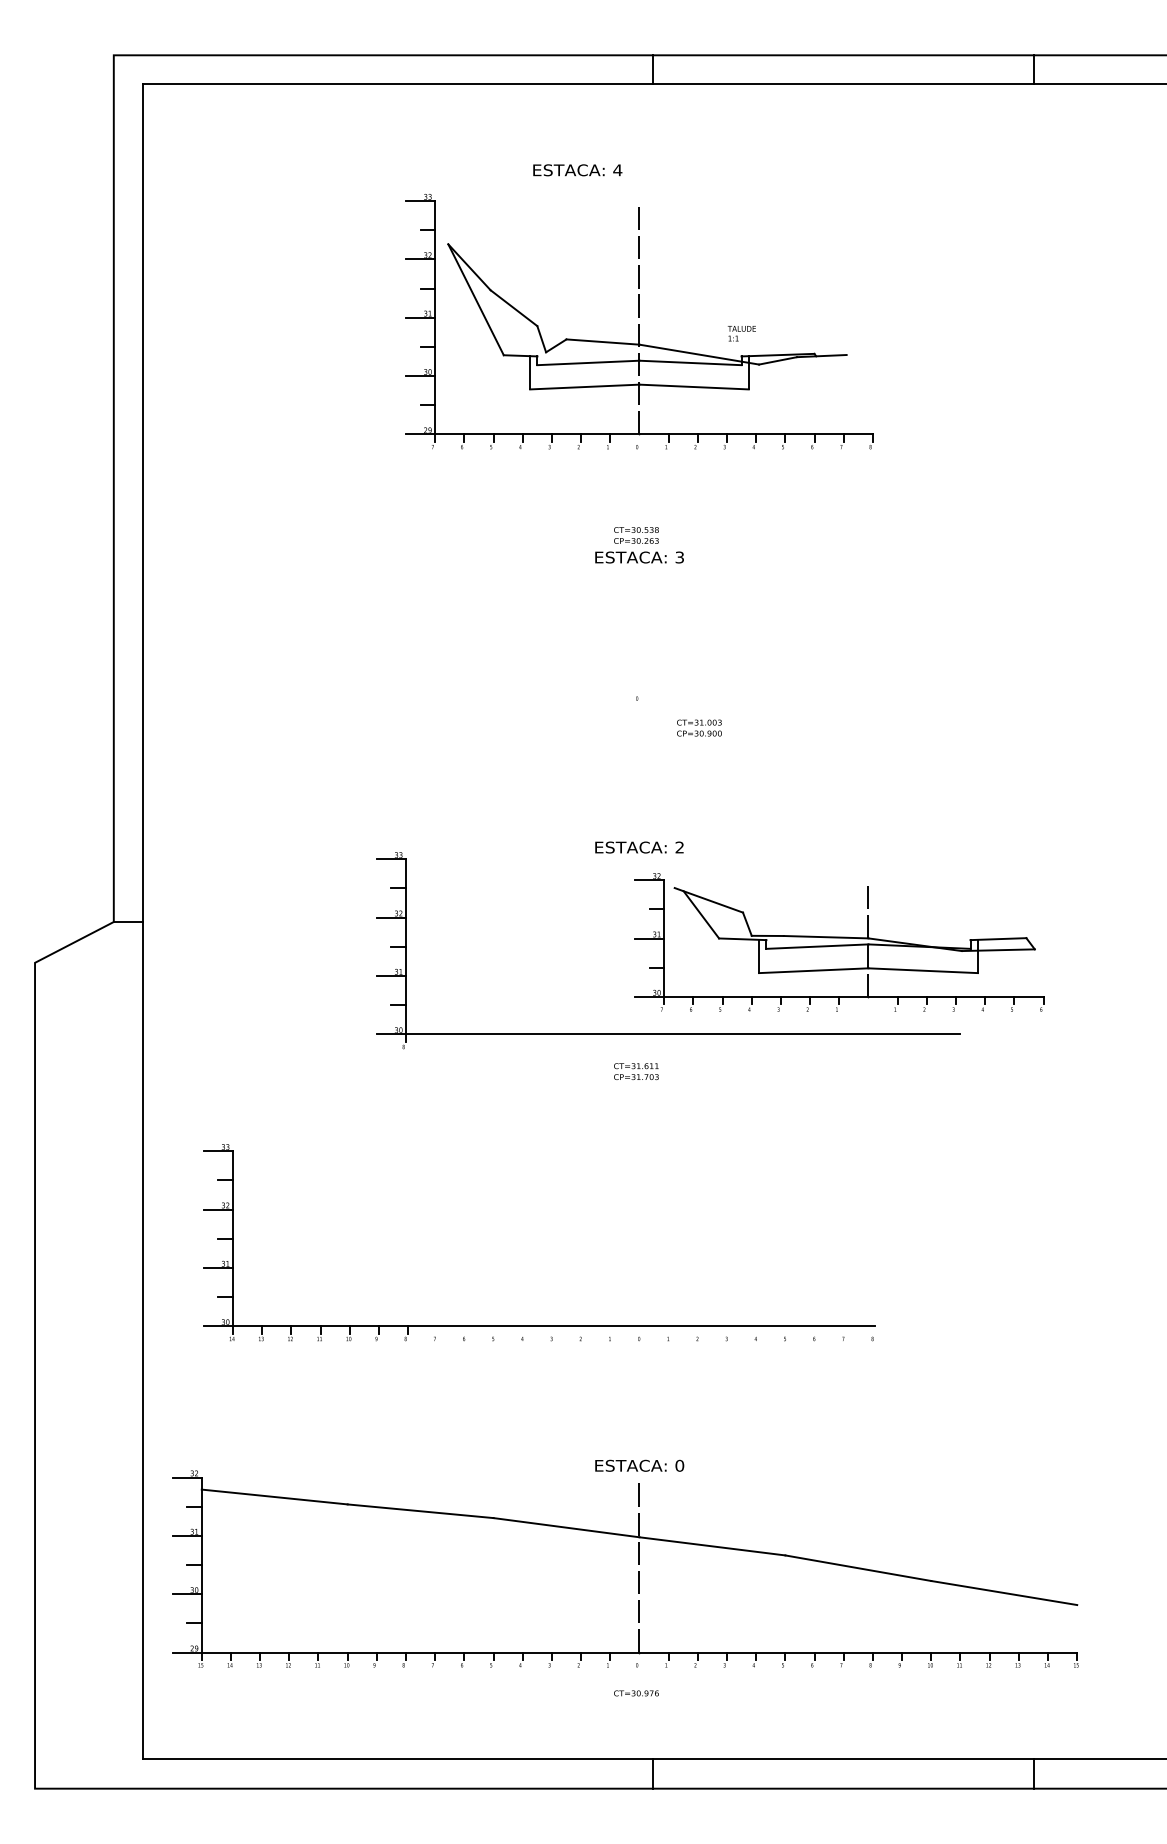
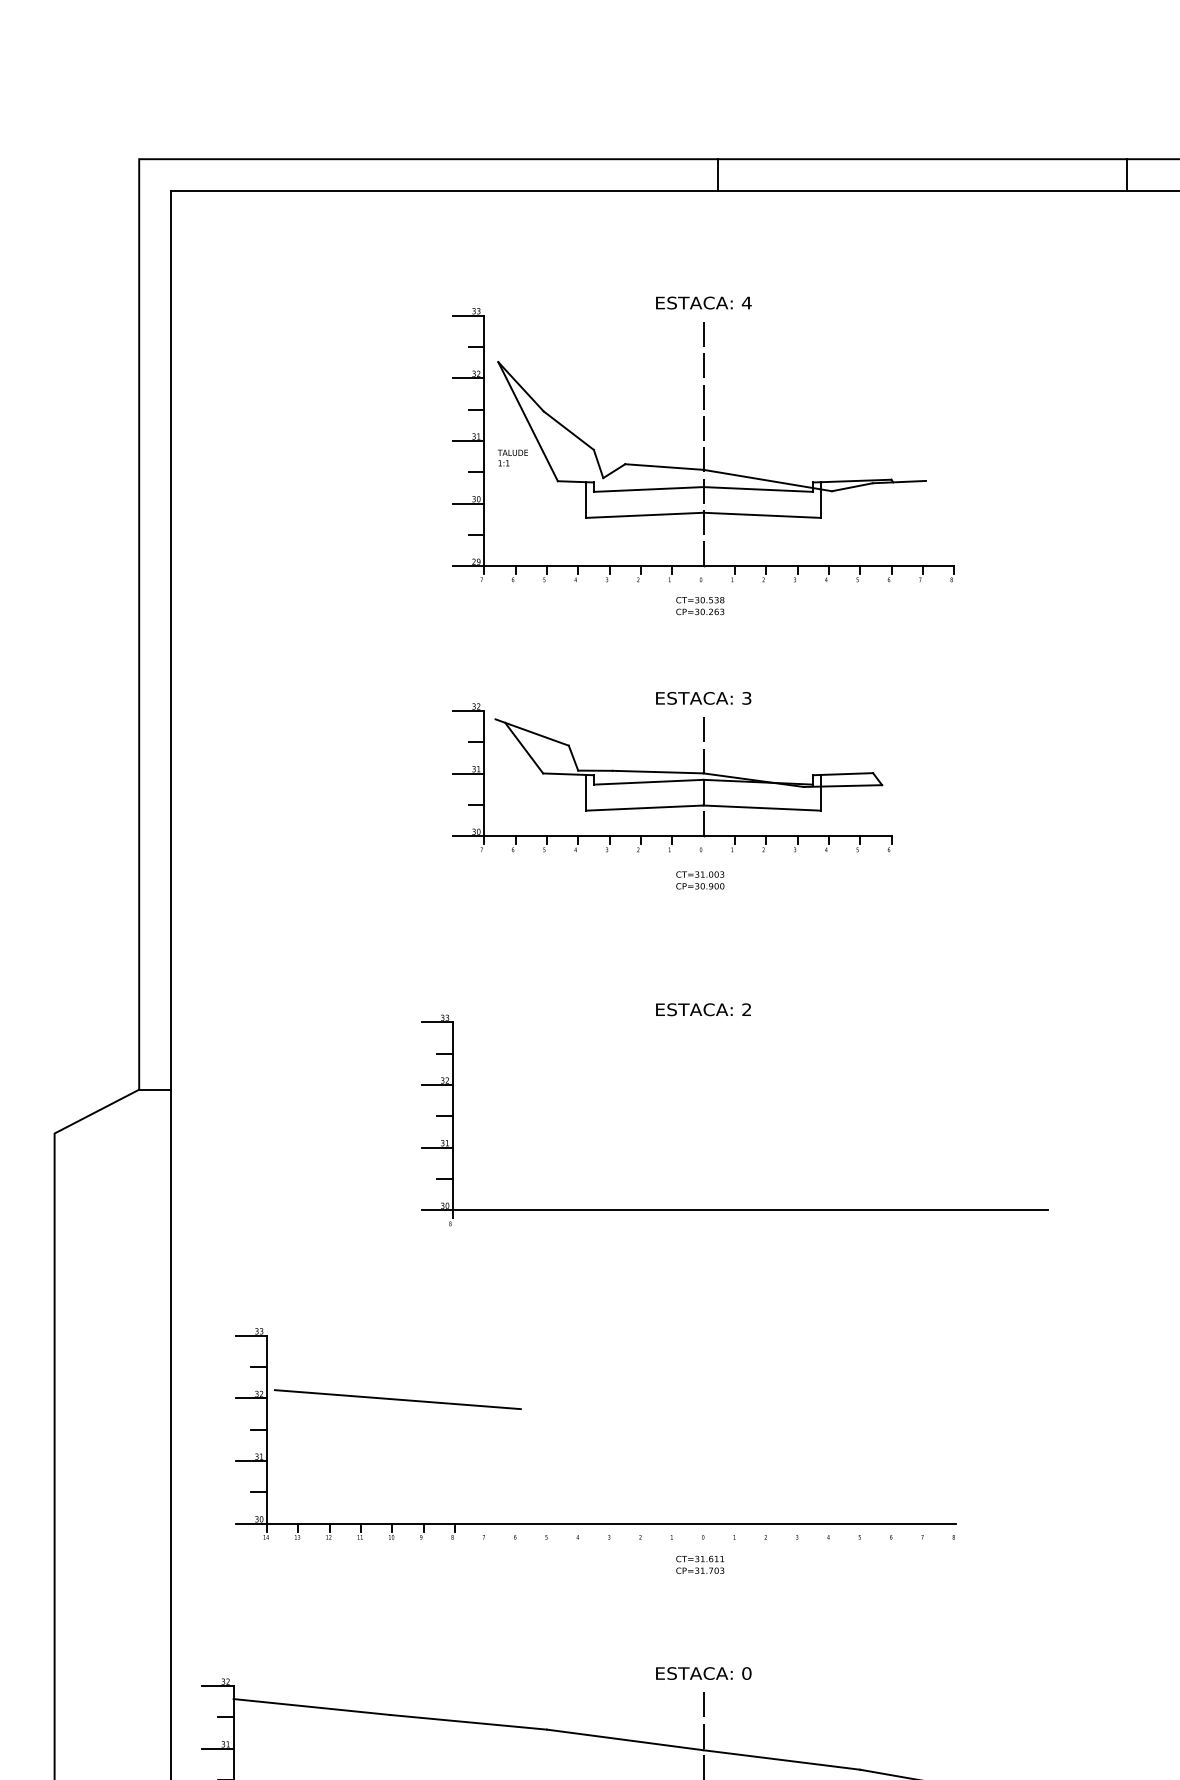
text: (577, 170) -> (703, 303), moved
text: (741, 333) -> (512, 457), moved
text: (636, 535) -> (700, 606), moved
text: (699, 727) -> (700, 879), moved
part: (839, 942) -> (672, 777), moved
text: (636, 1071) -> (700, 1564), moved
line: (354, 1210) -> (397, 1399), added

